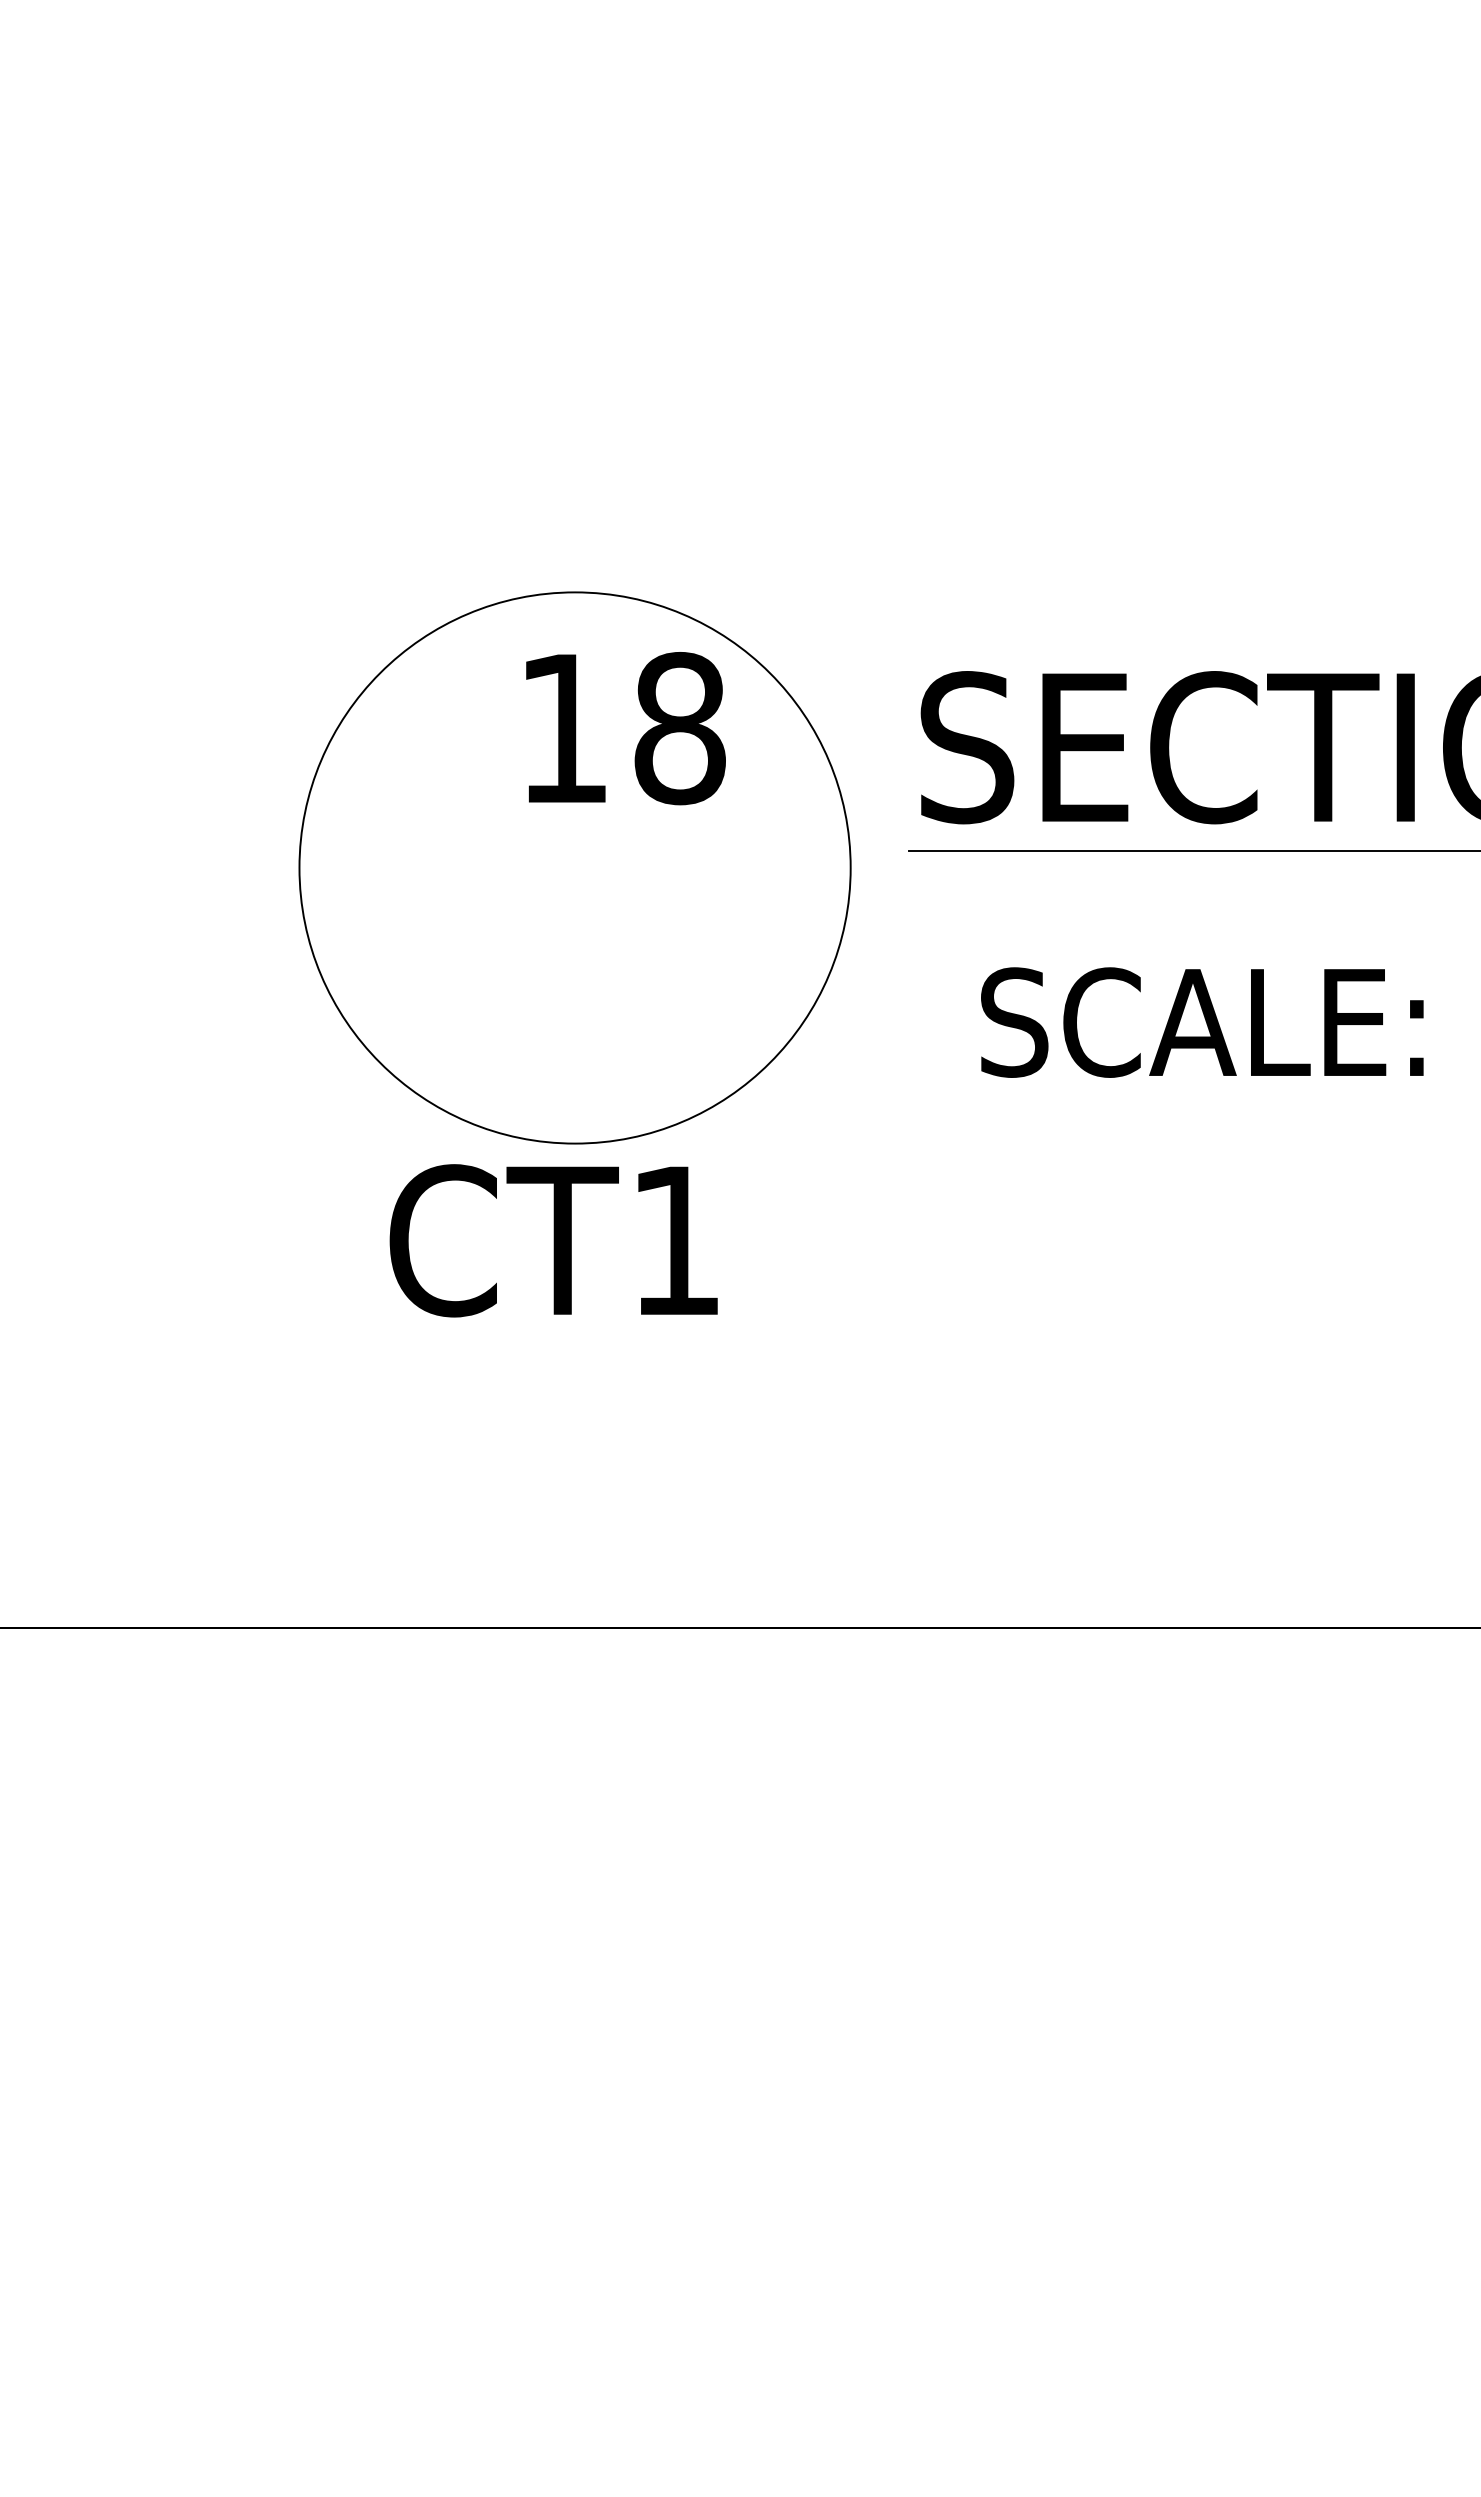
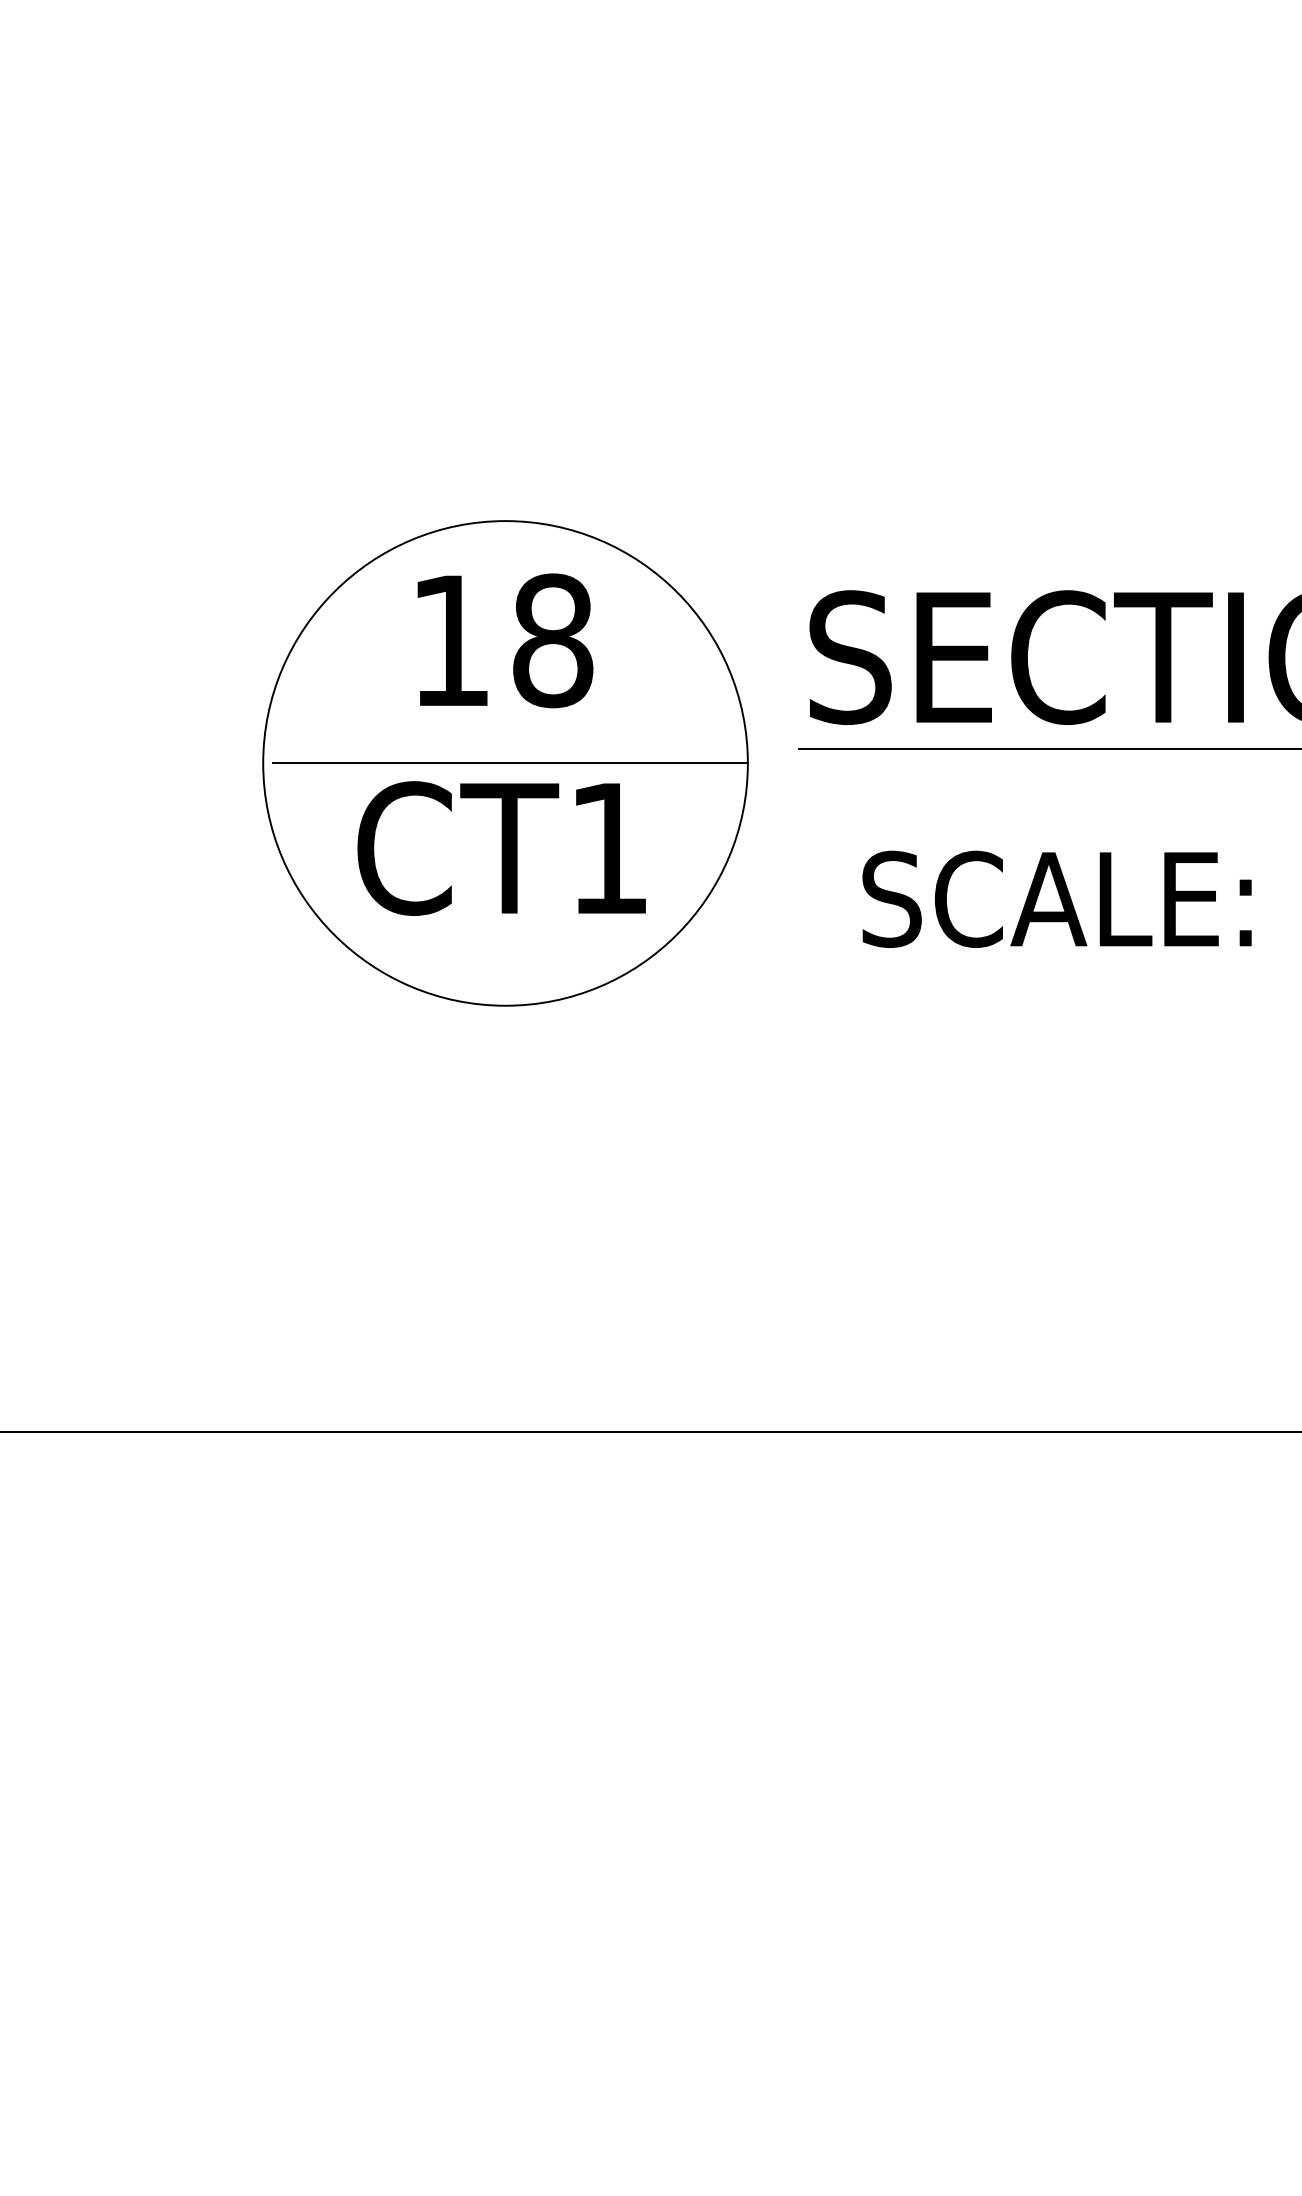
text: (625, 728) -> (505, 640), moved
line: (580, 868) -> (510, 763), added
text: (553, 1240) -> (501, 848), moved

